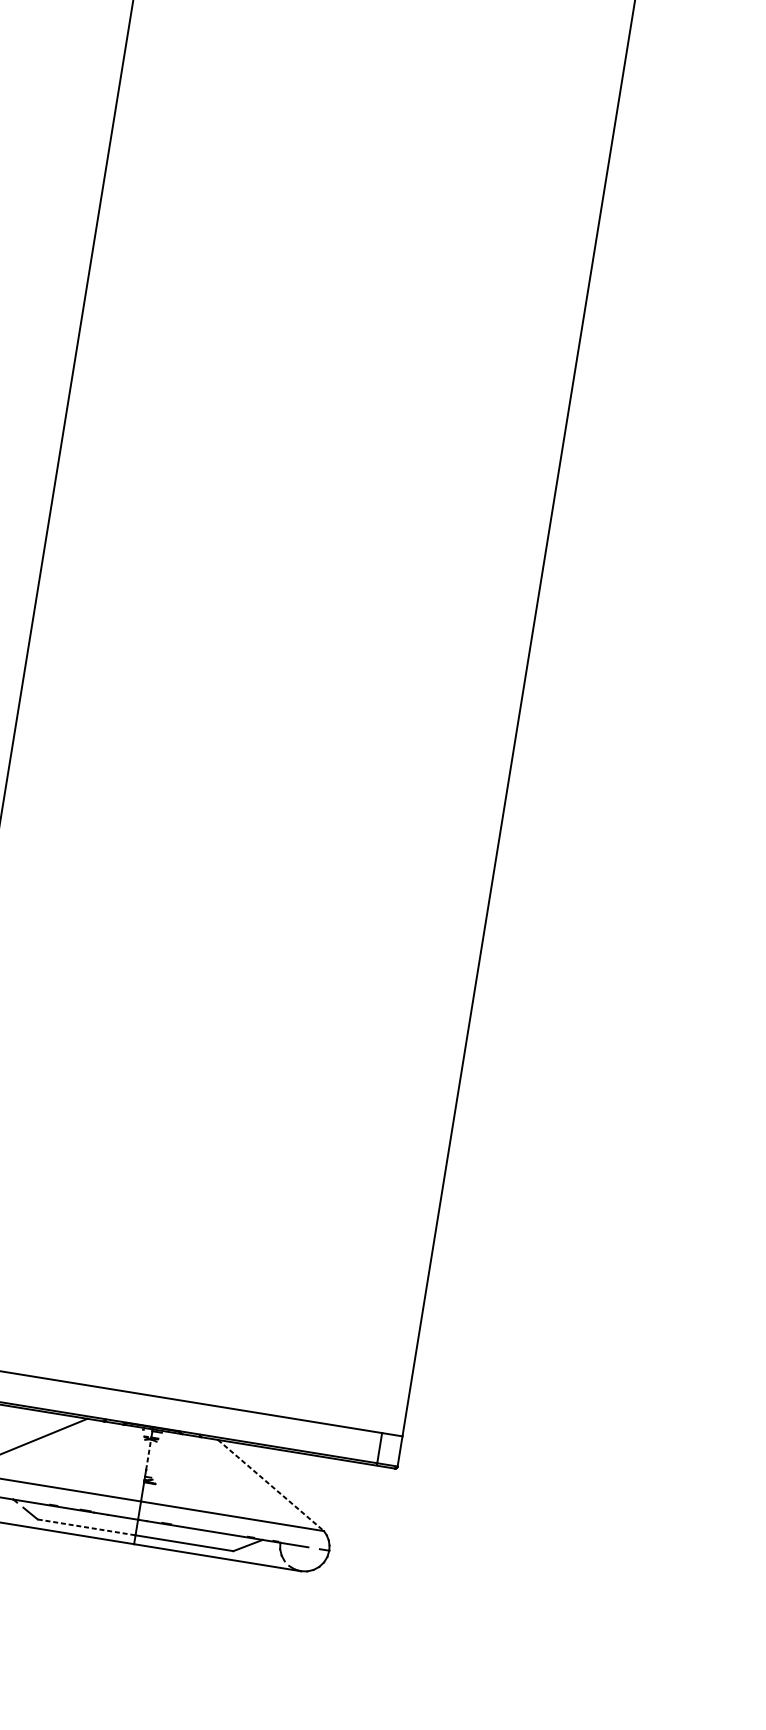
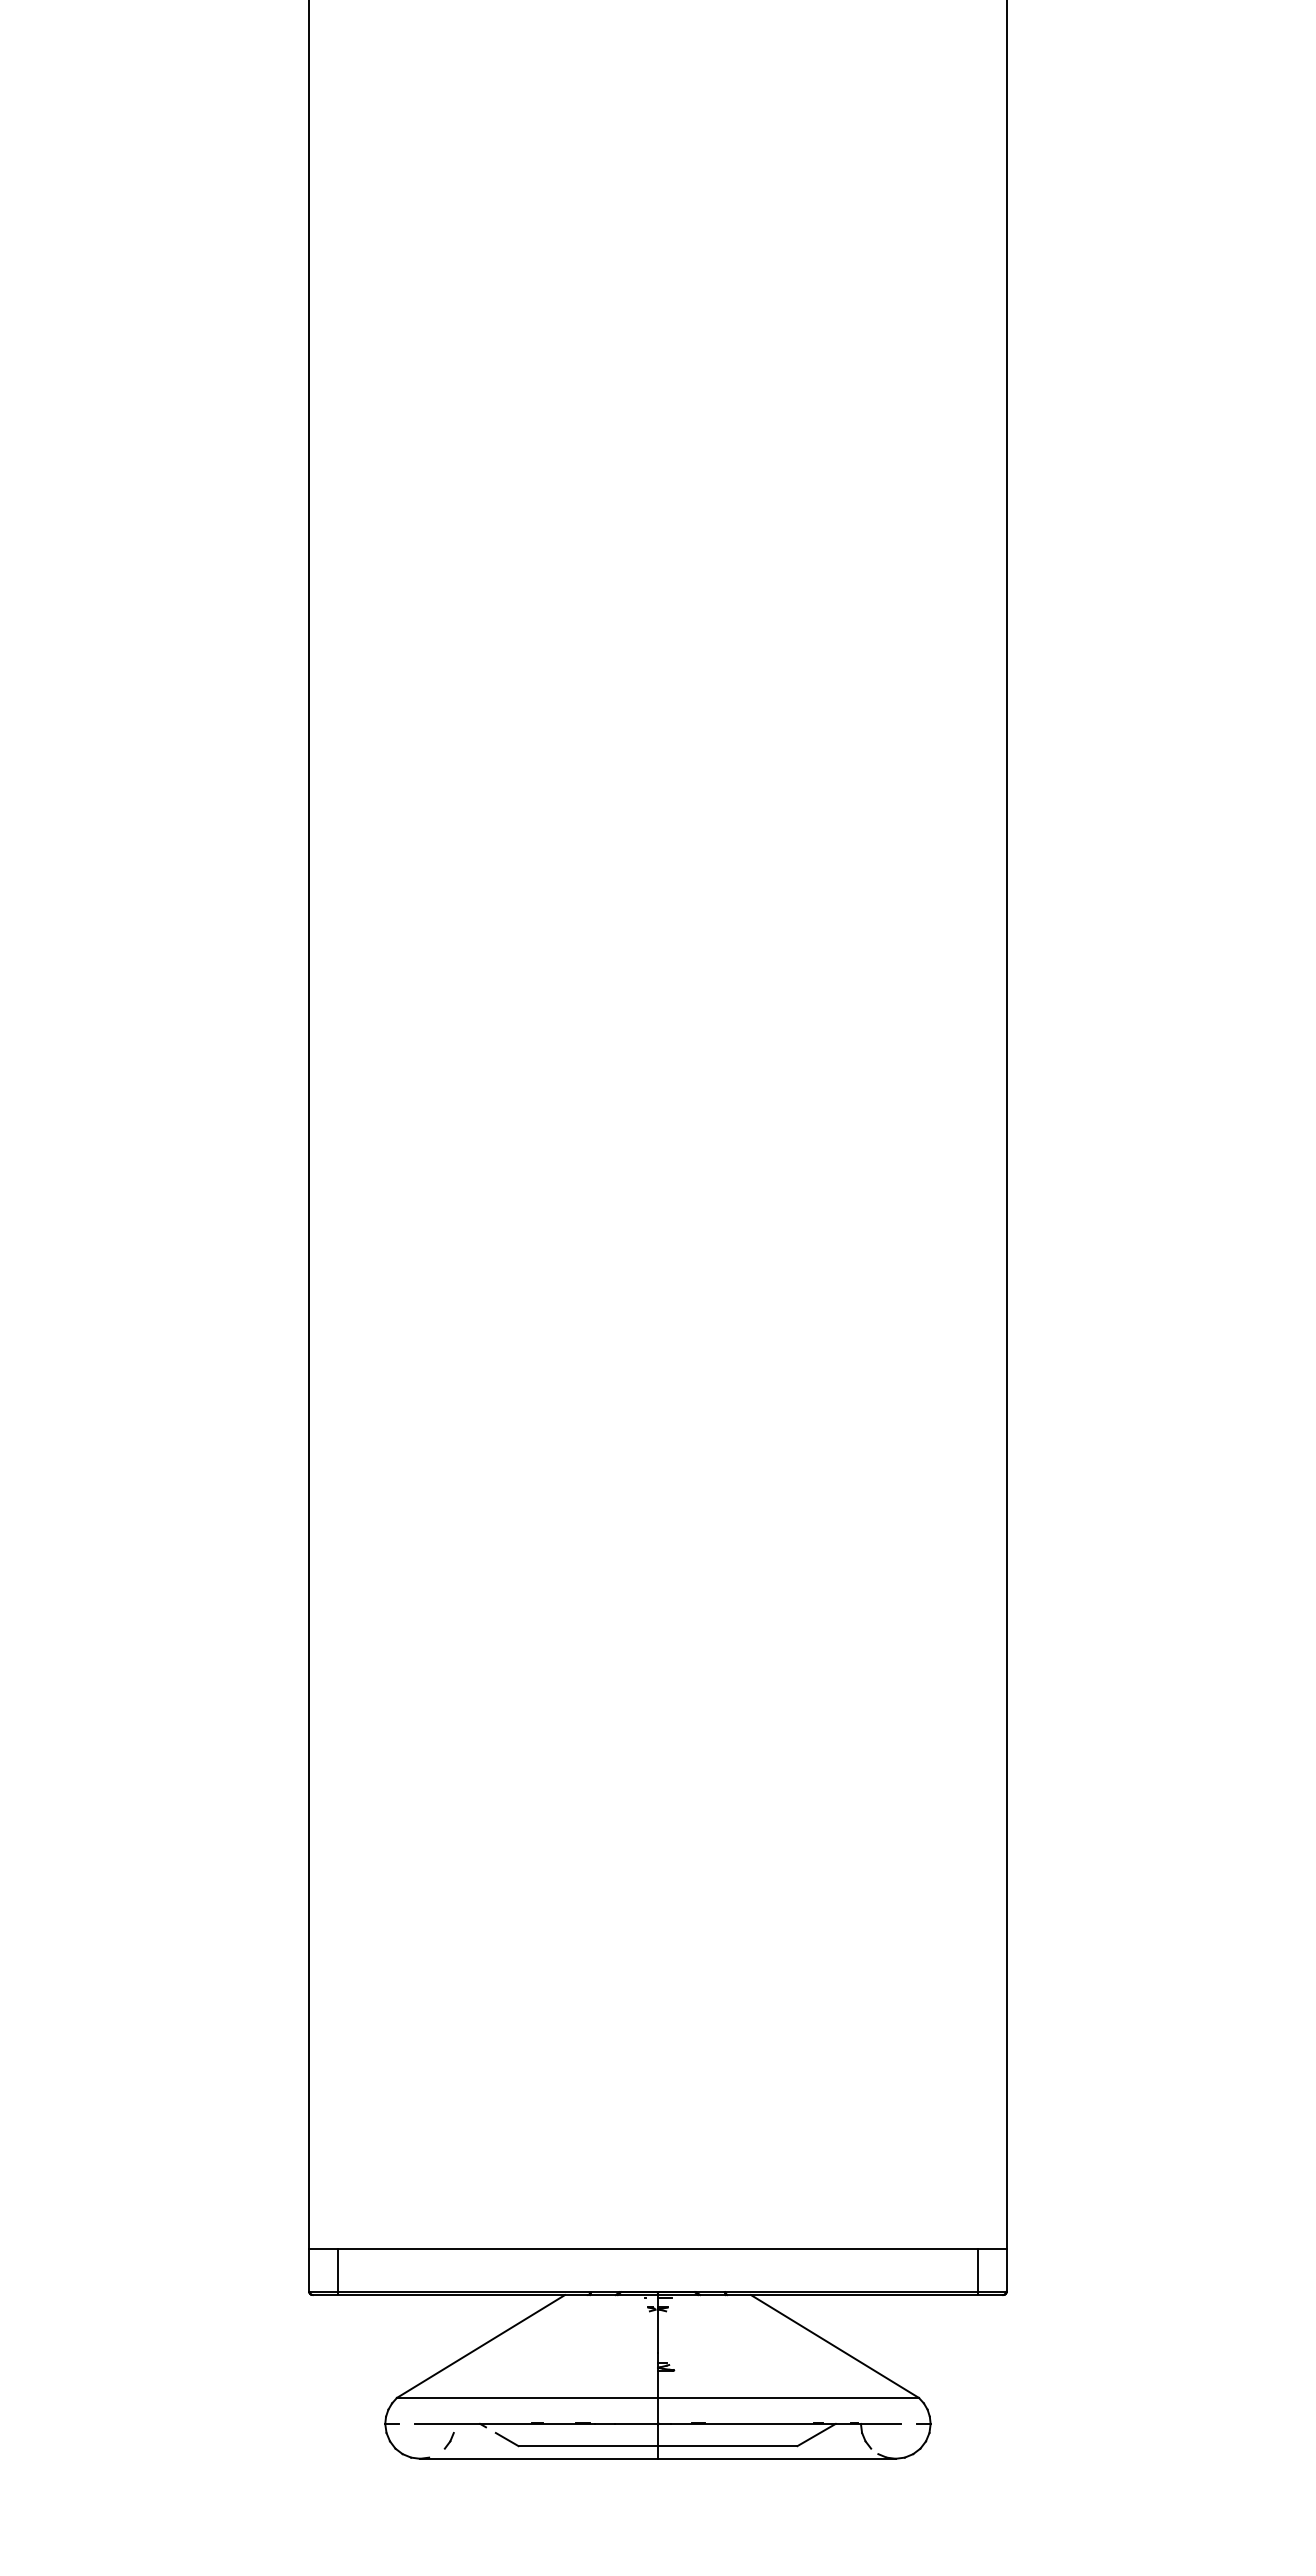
line: (148, 1454) -> (658, 2331), dashed -> solid
line: (271, 1485) -> (835, 2346), dashed -> solid
line: (86, 1527) -> (588, 2446), dashed -> solid

